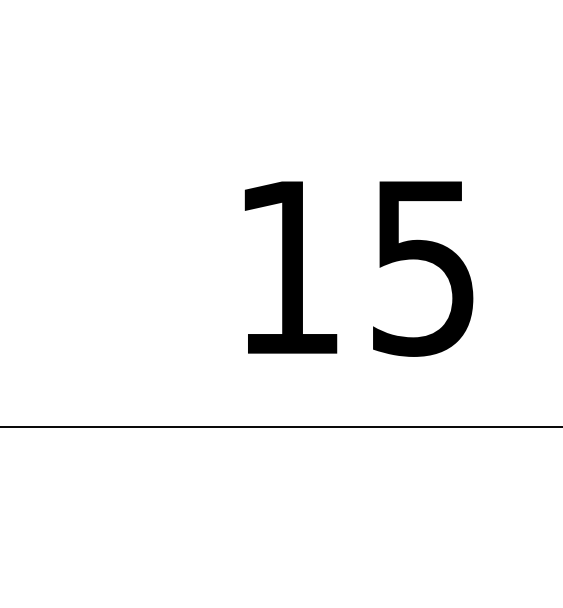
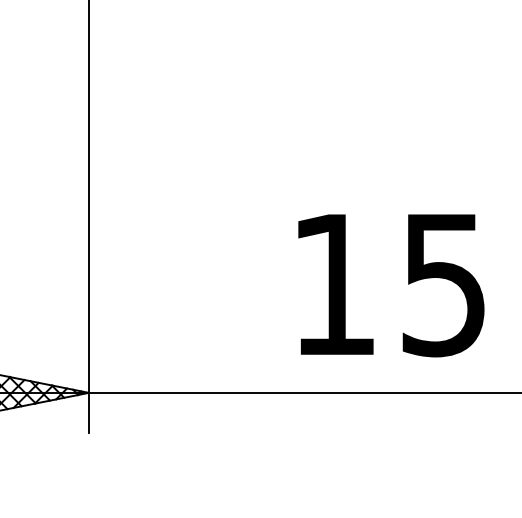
text: (359, 268) -> (391, 285), moved

